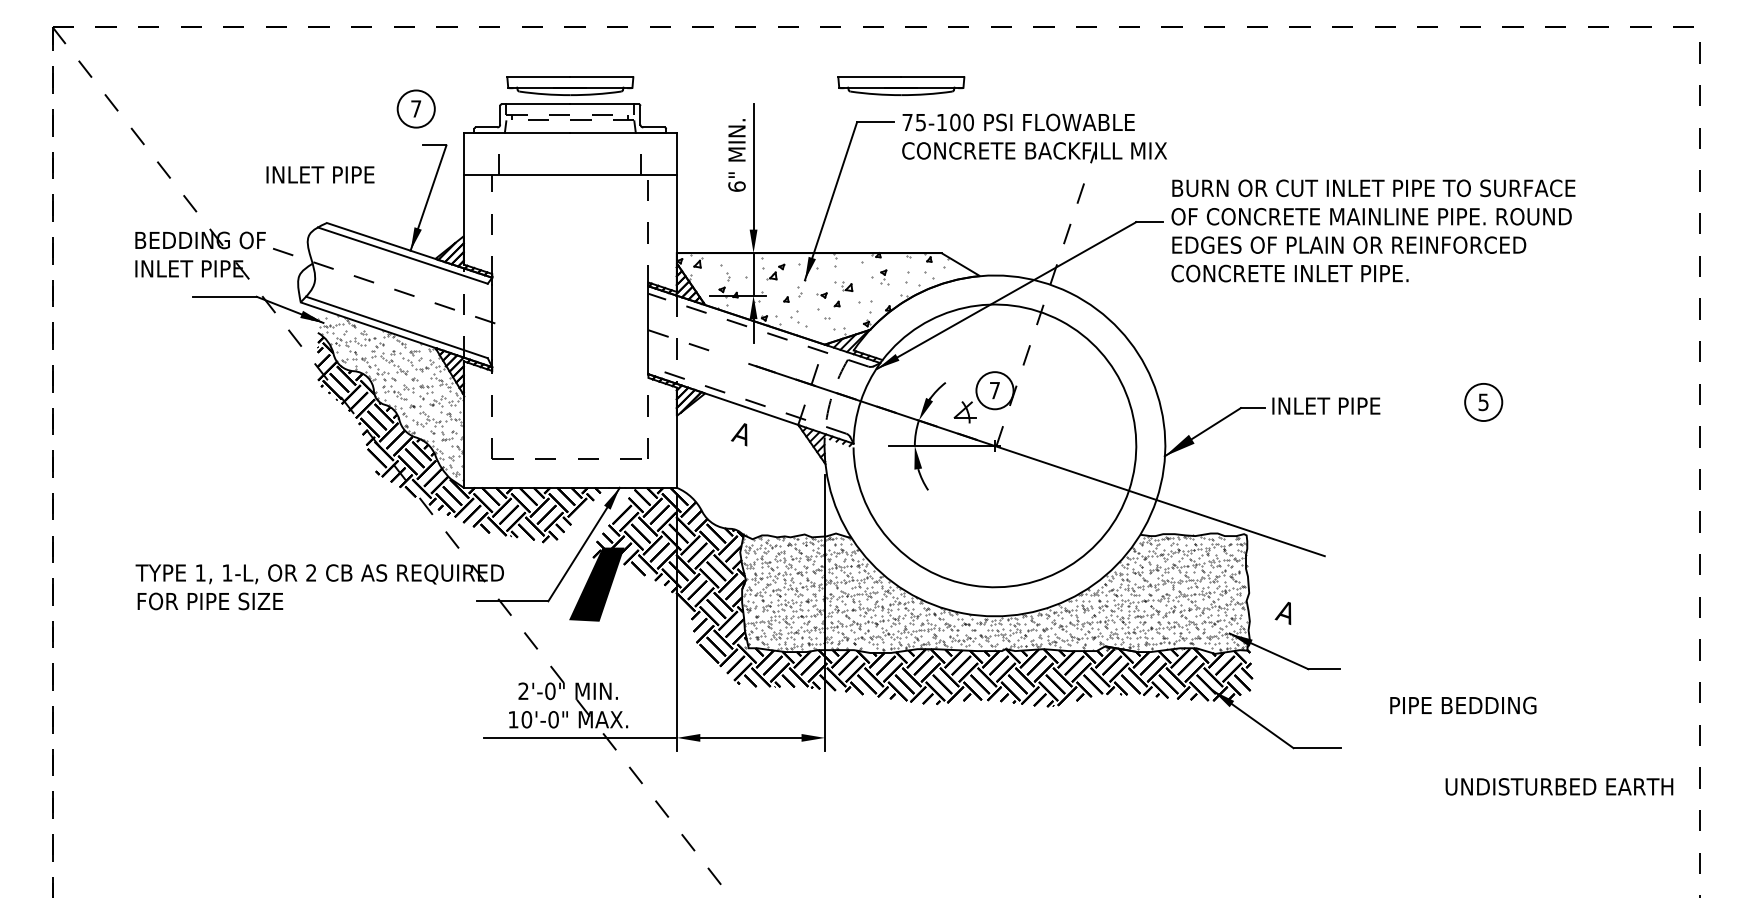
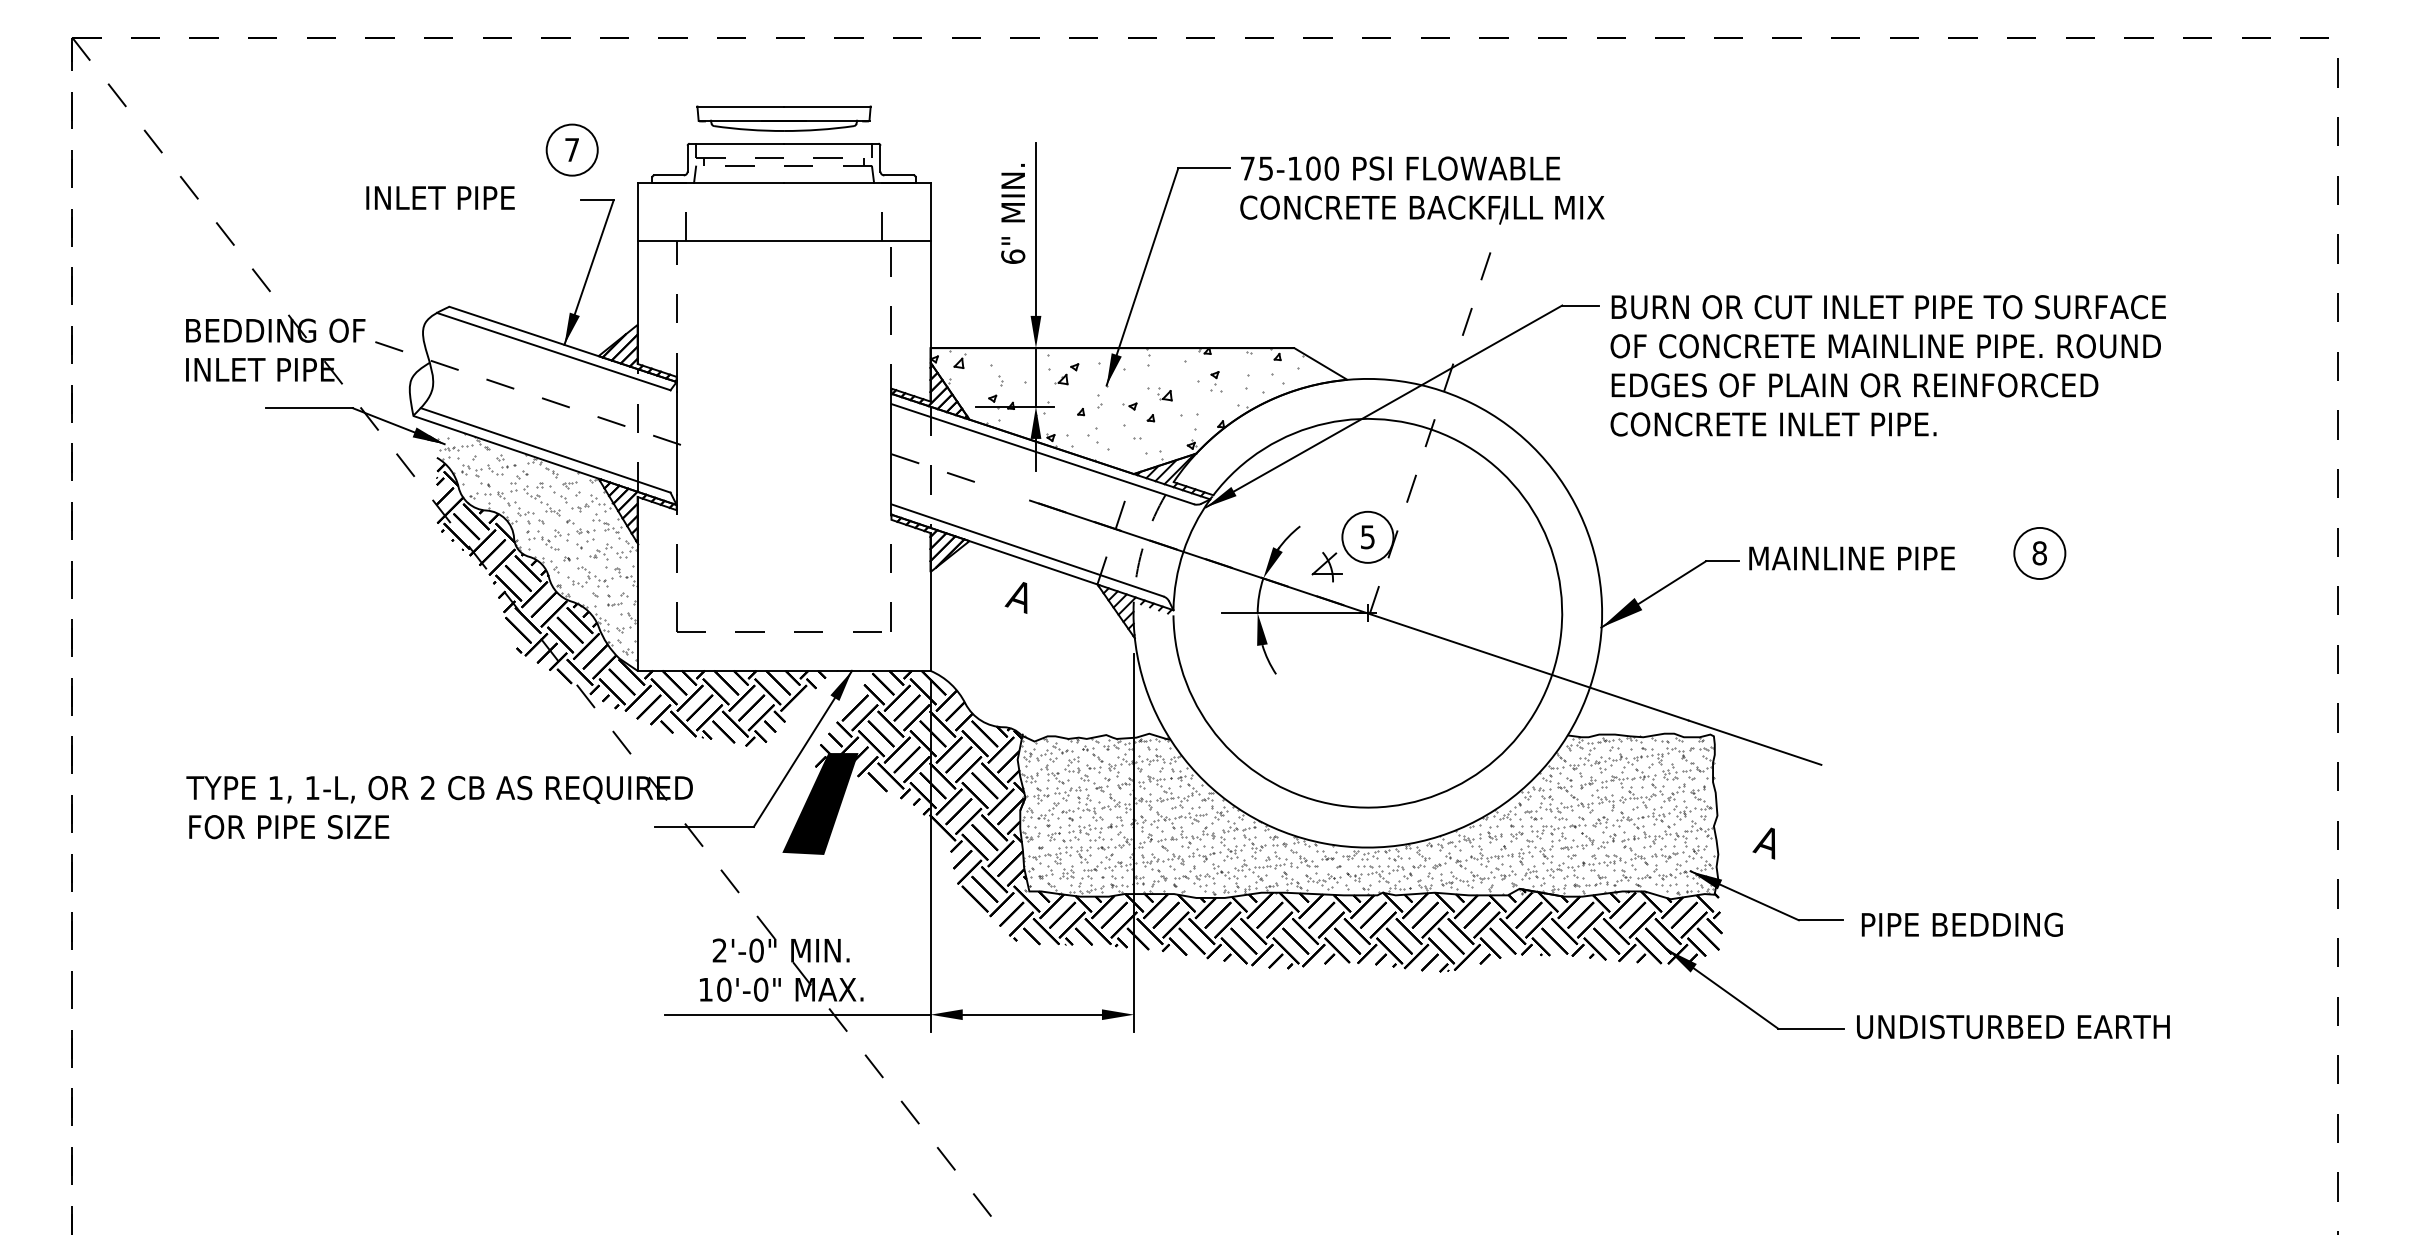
part: (901, 85) -> (1239, 117), removed
text: (320, 174) -> (440, 197), moved
text: (1373, 230) -> (1888, 365), moved
line: (758, 330) -> (1042, 454), dashed -> solid
text: (994, 390) -> (1367, 537), 7 -> 5
line: (746, 400) -> (1026, 550), dashed -> solid
text: (1483, 402) -> (2039, 553), 5 -> 8
text: (1347, 405) -> (1852, 557), INLET PIPE -> MAINLINE PIPE
text: (1463, 705) -> (1962, 924), moved
text: (1559, 786) -> (2013, 1026), moved

